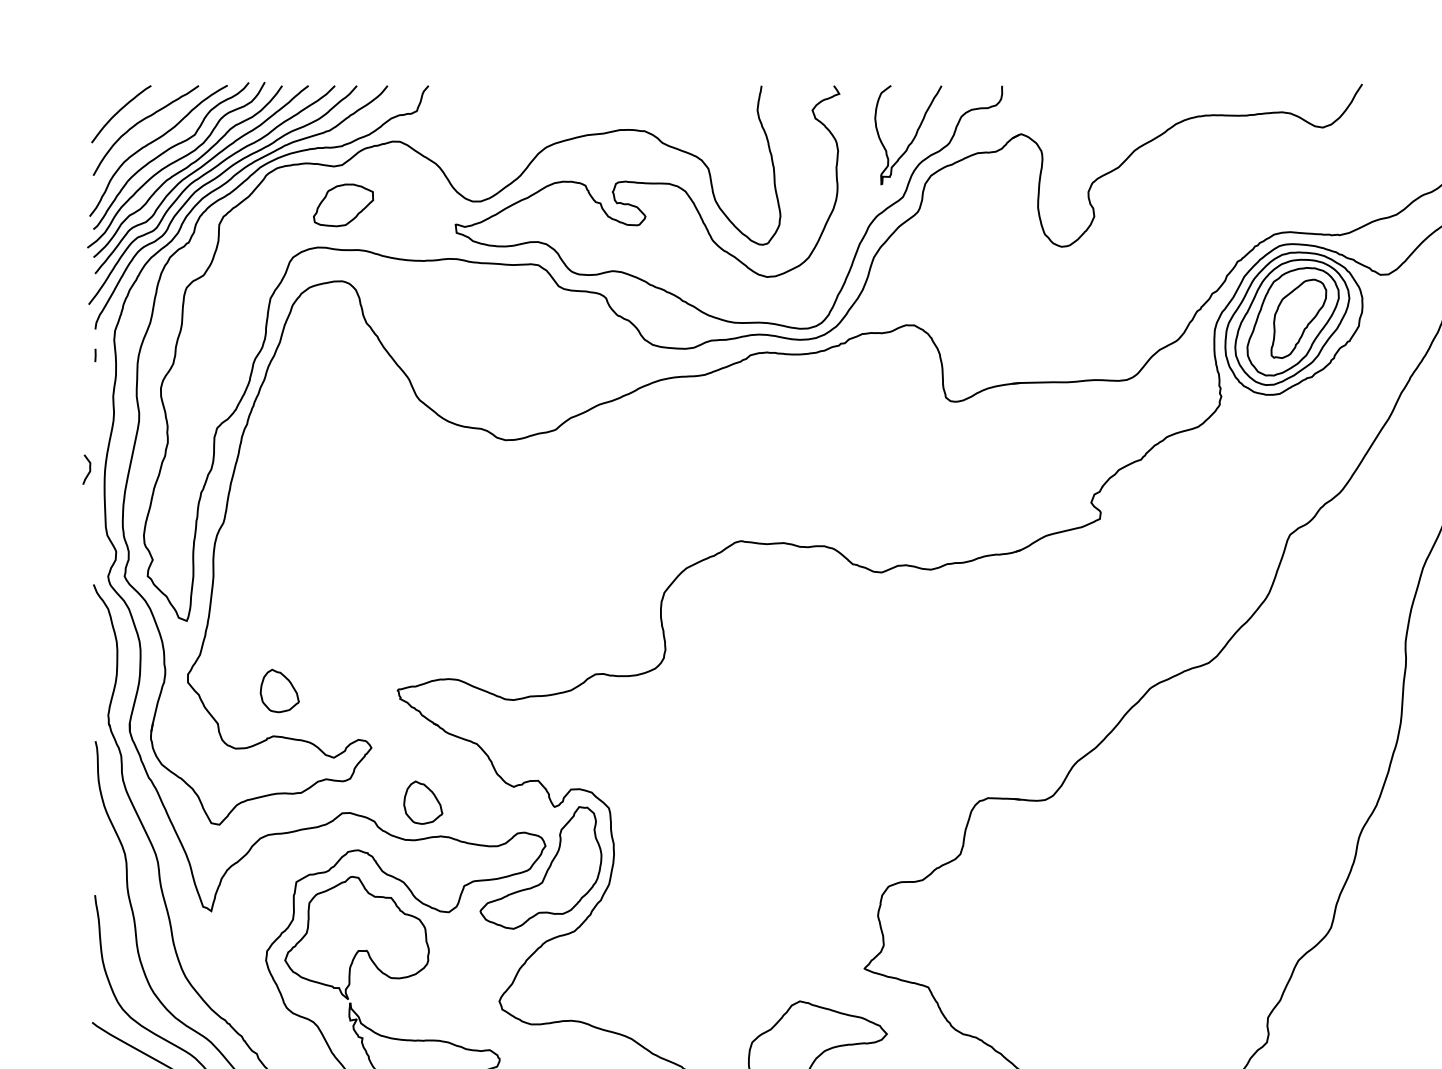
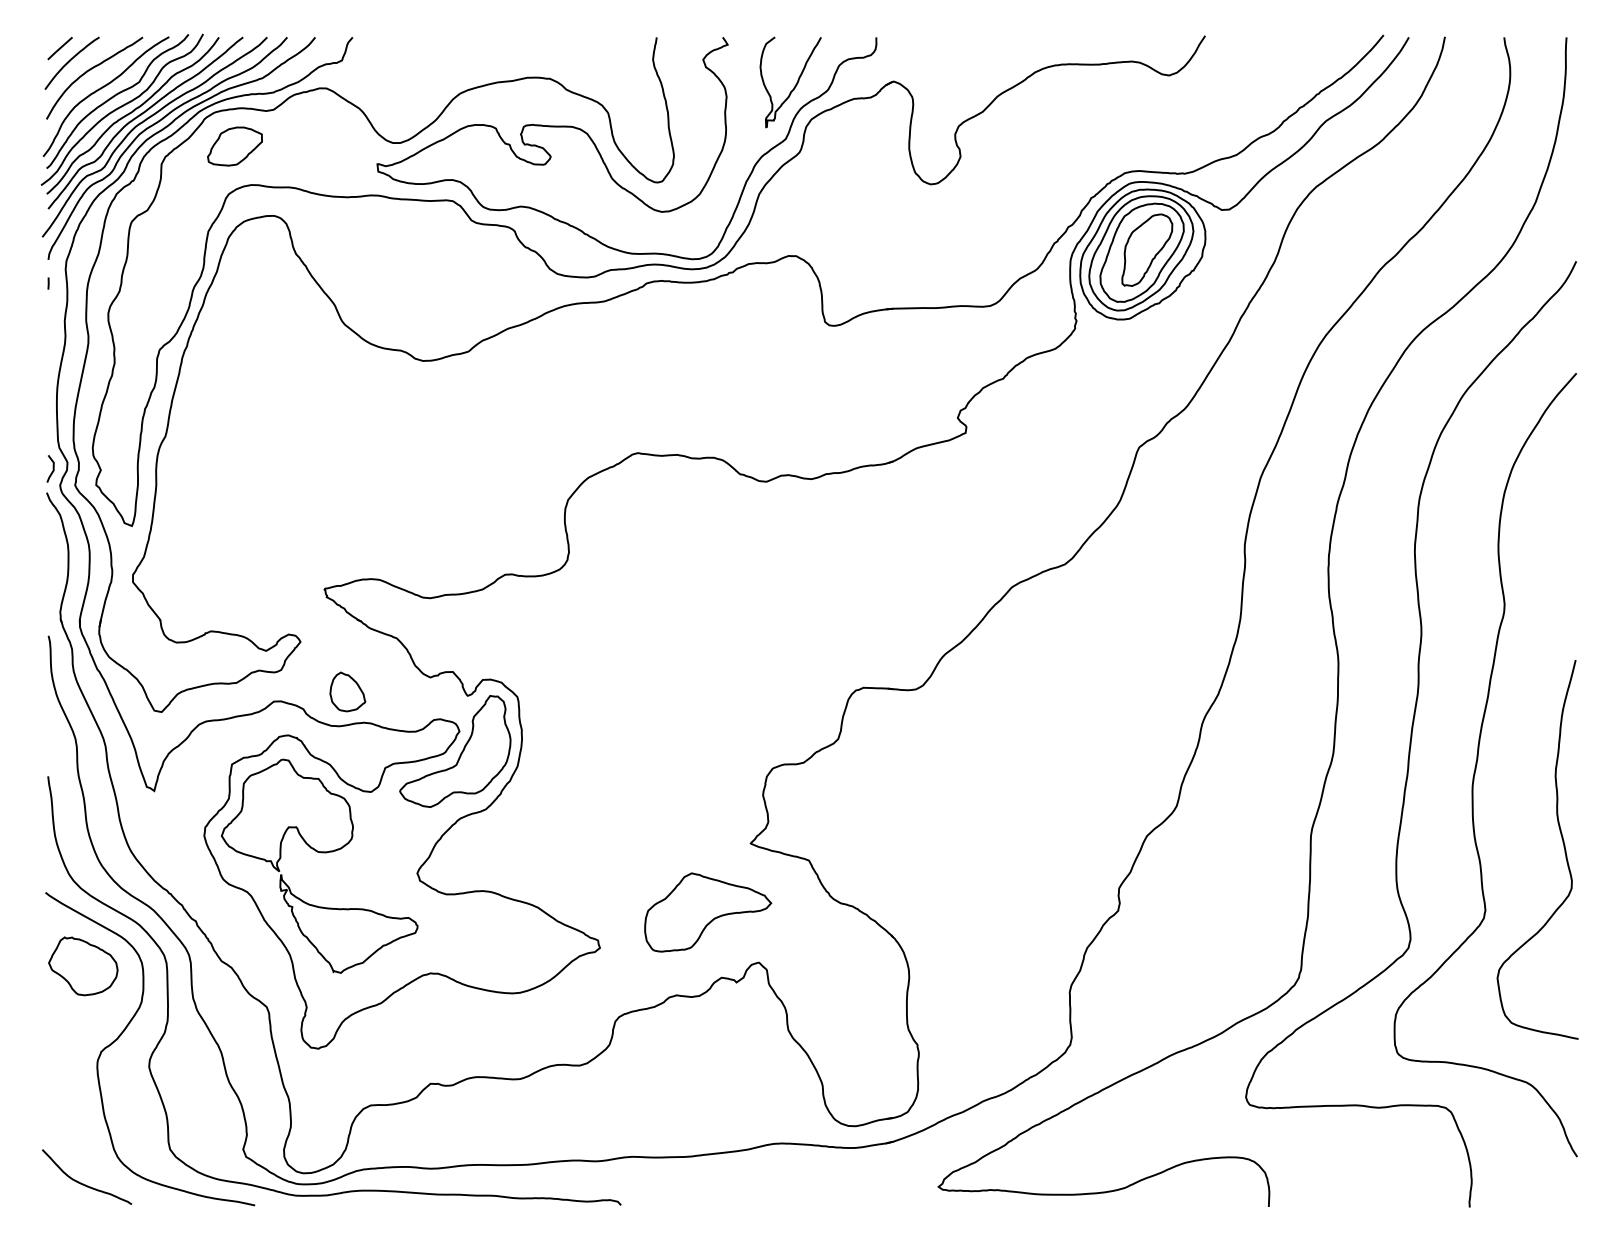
line: (107, 97) -> (59, 48), added
part: (342, 205) -> (234, 146), moved
curve: (88, 469) -> (52, 468), moved
part: (279, 690) -> (216, 589), removed

